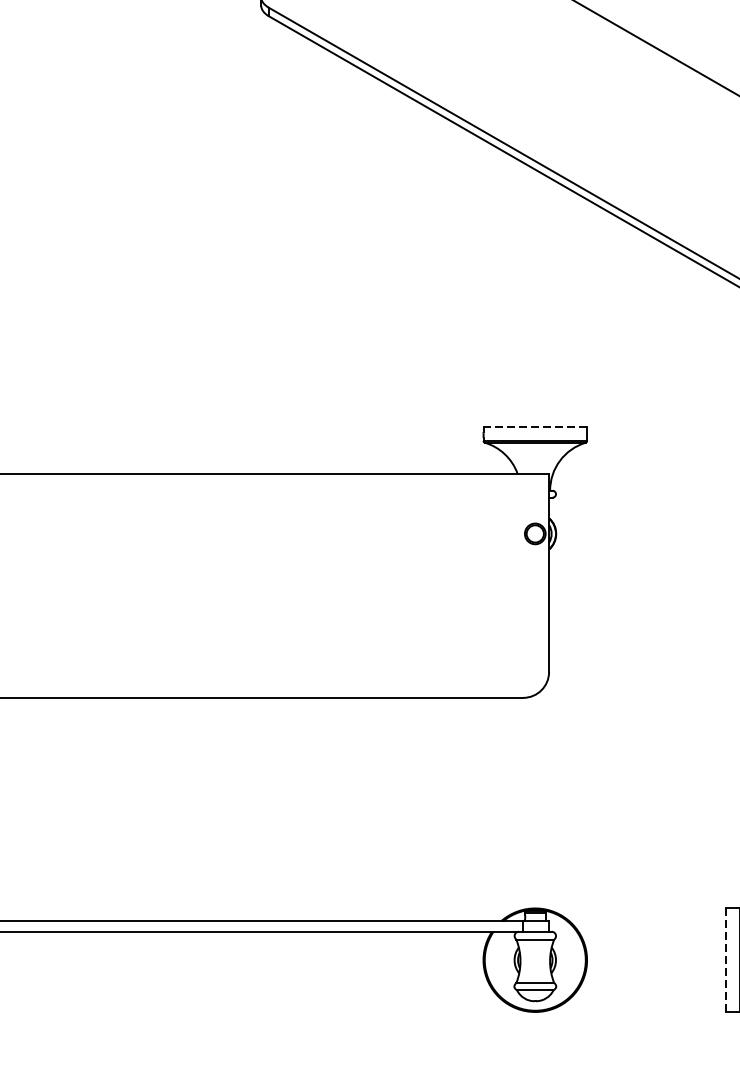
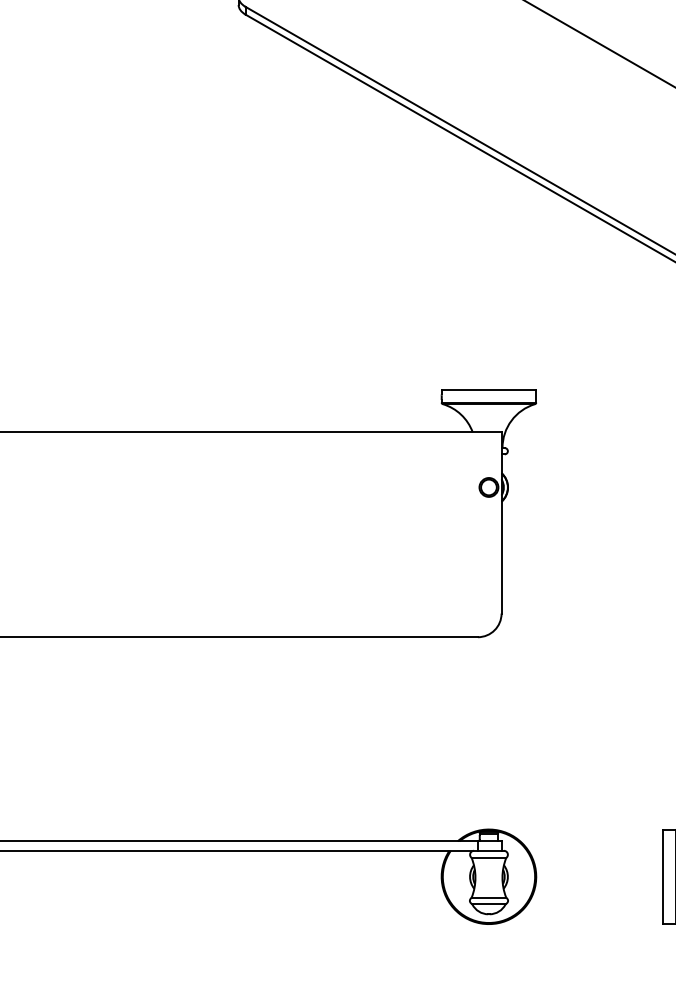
line: (534, 426) -> (488, 389), dashed -> solid
line: (725, 959) -> (662, 876), dashed -> solid

